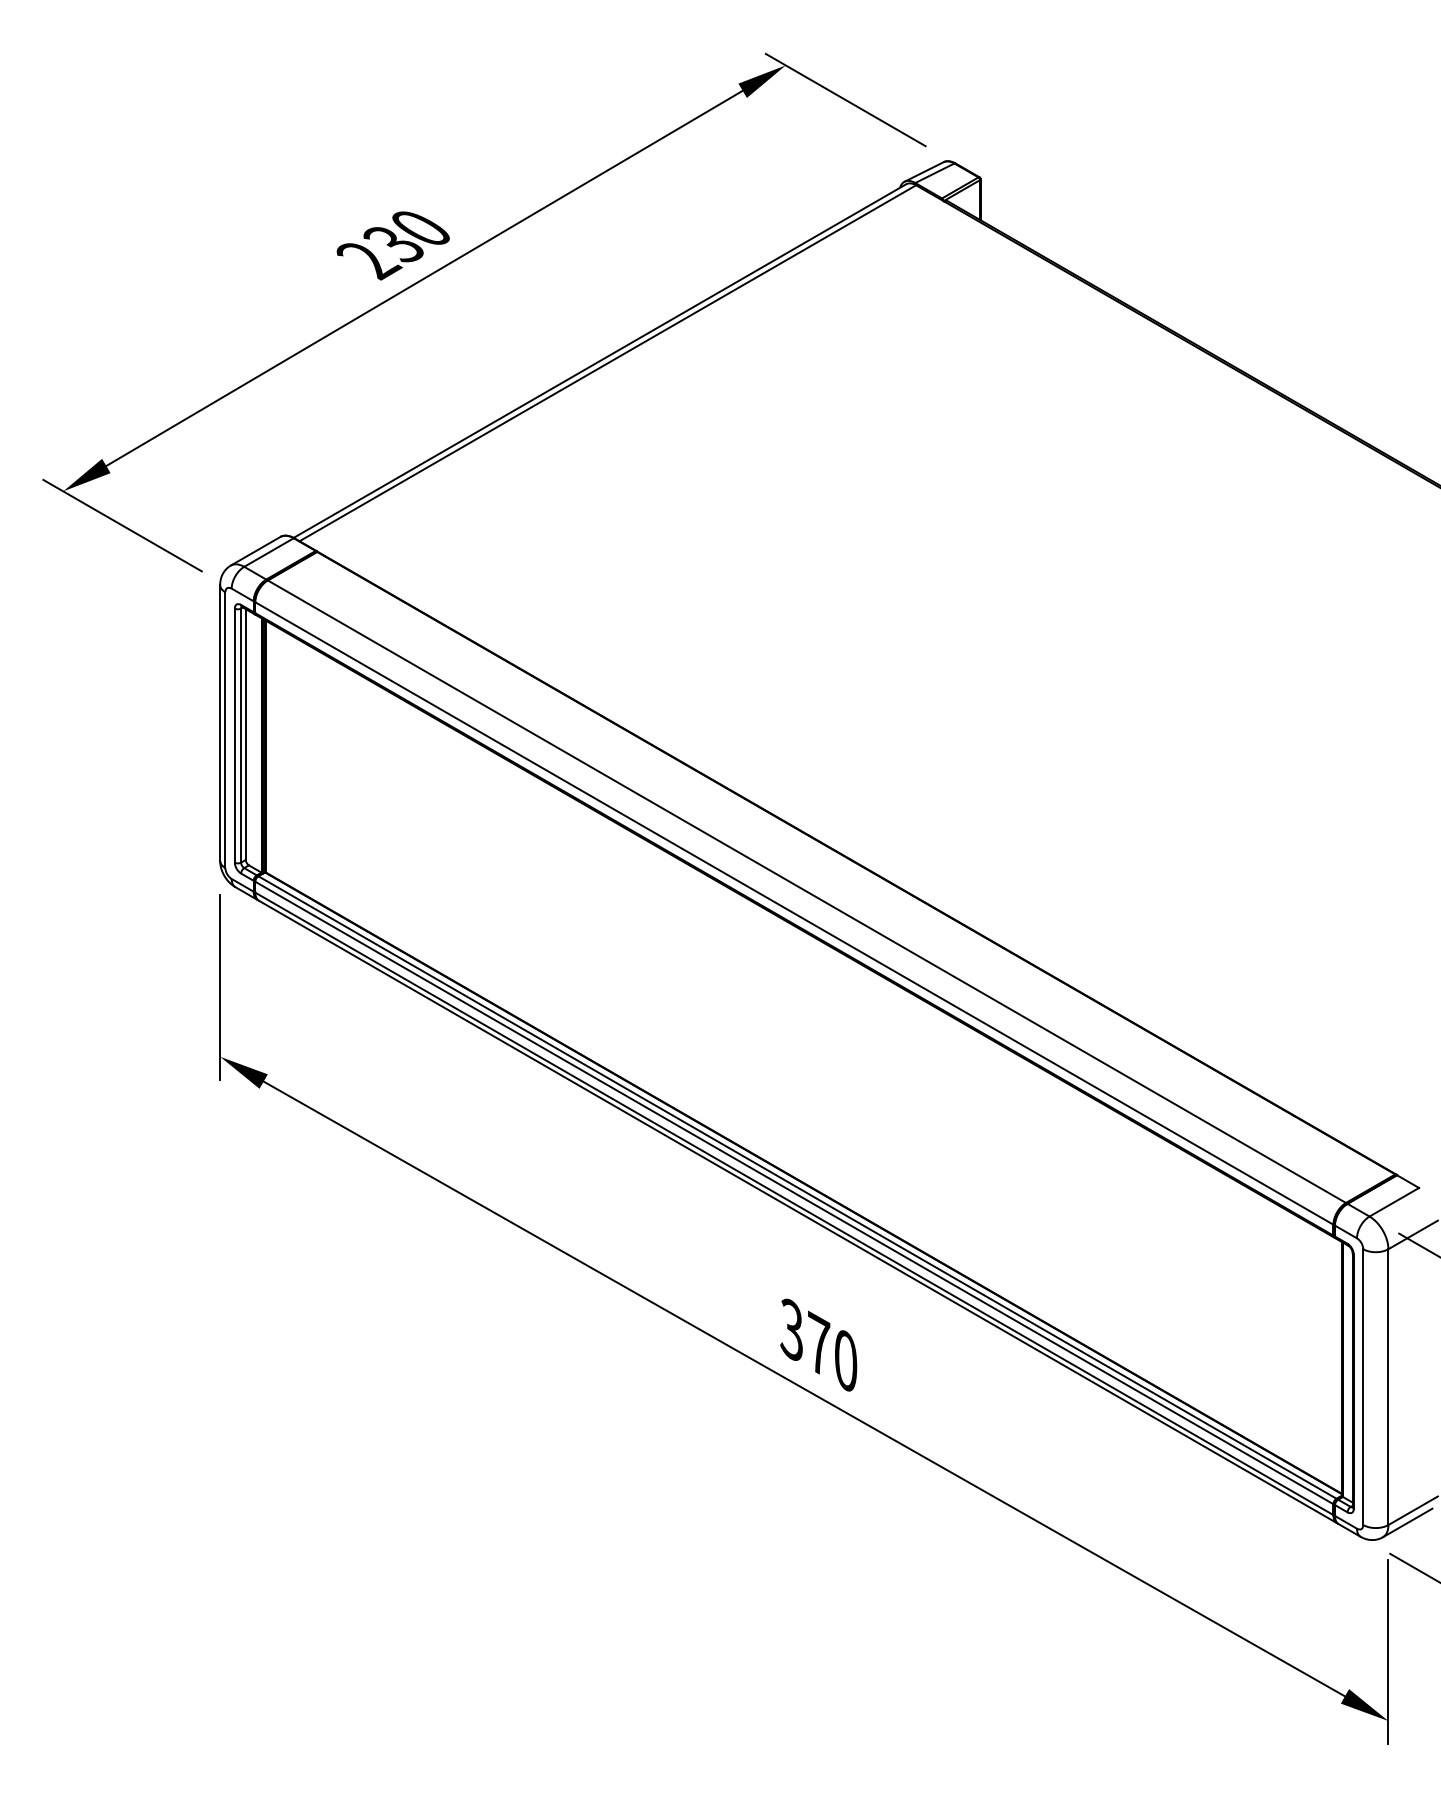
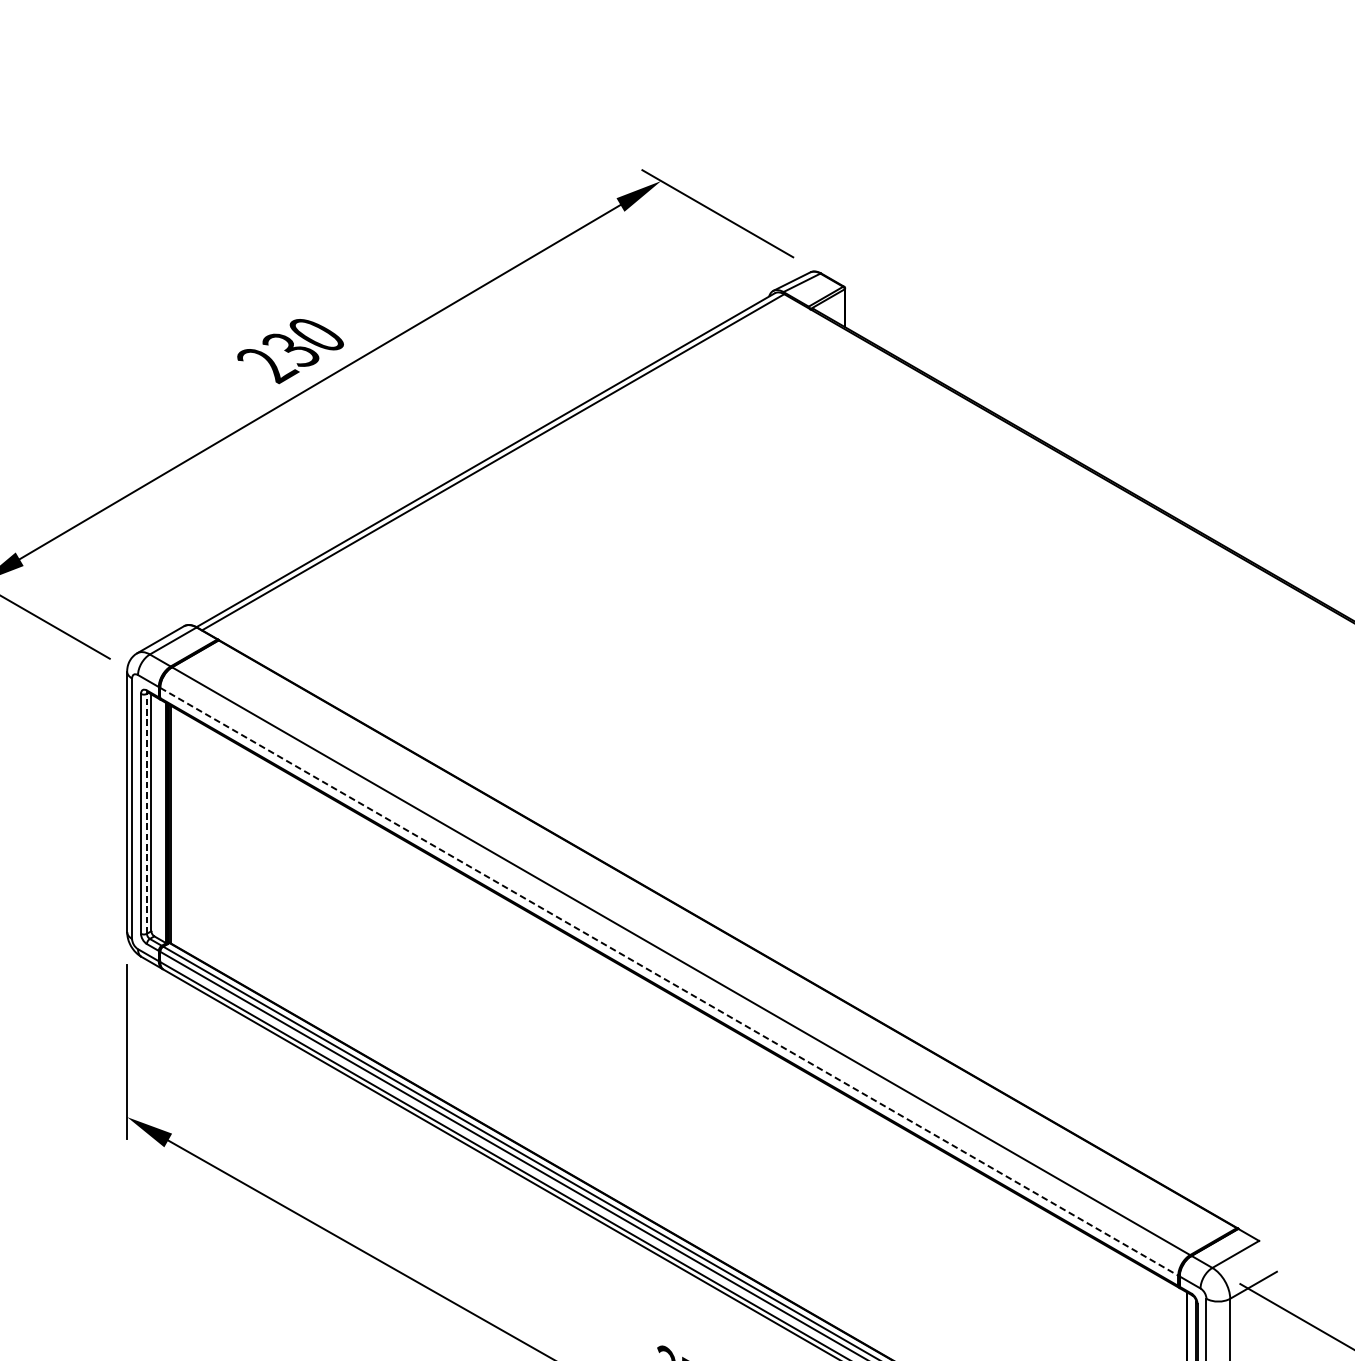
line: (241, 735) -> (147, 813), solid -> dashed
line: (794, 913) -> (669, 981), solid -> dashed

